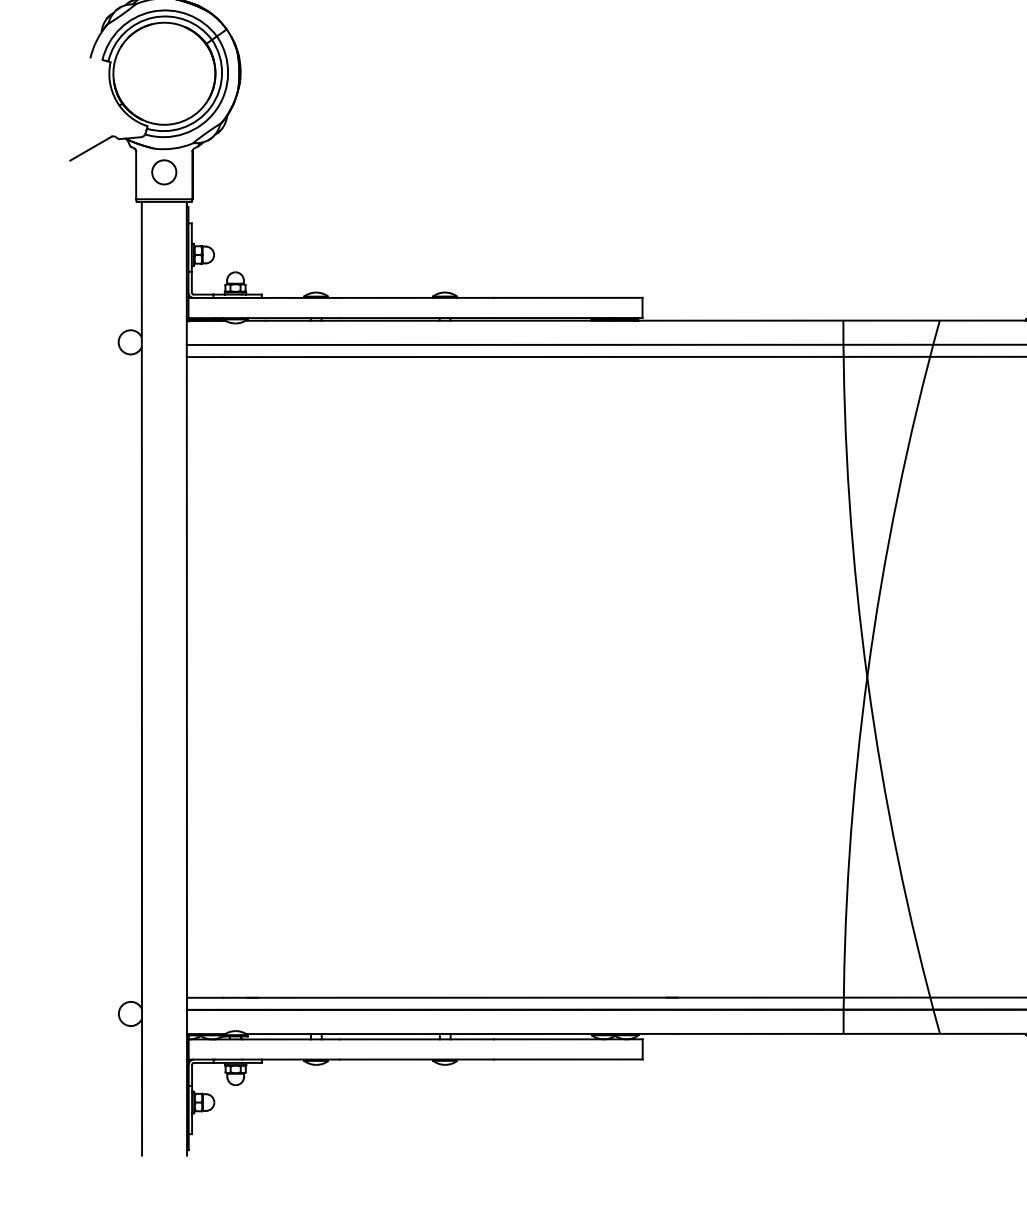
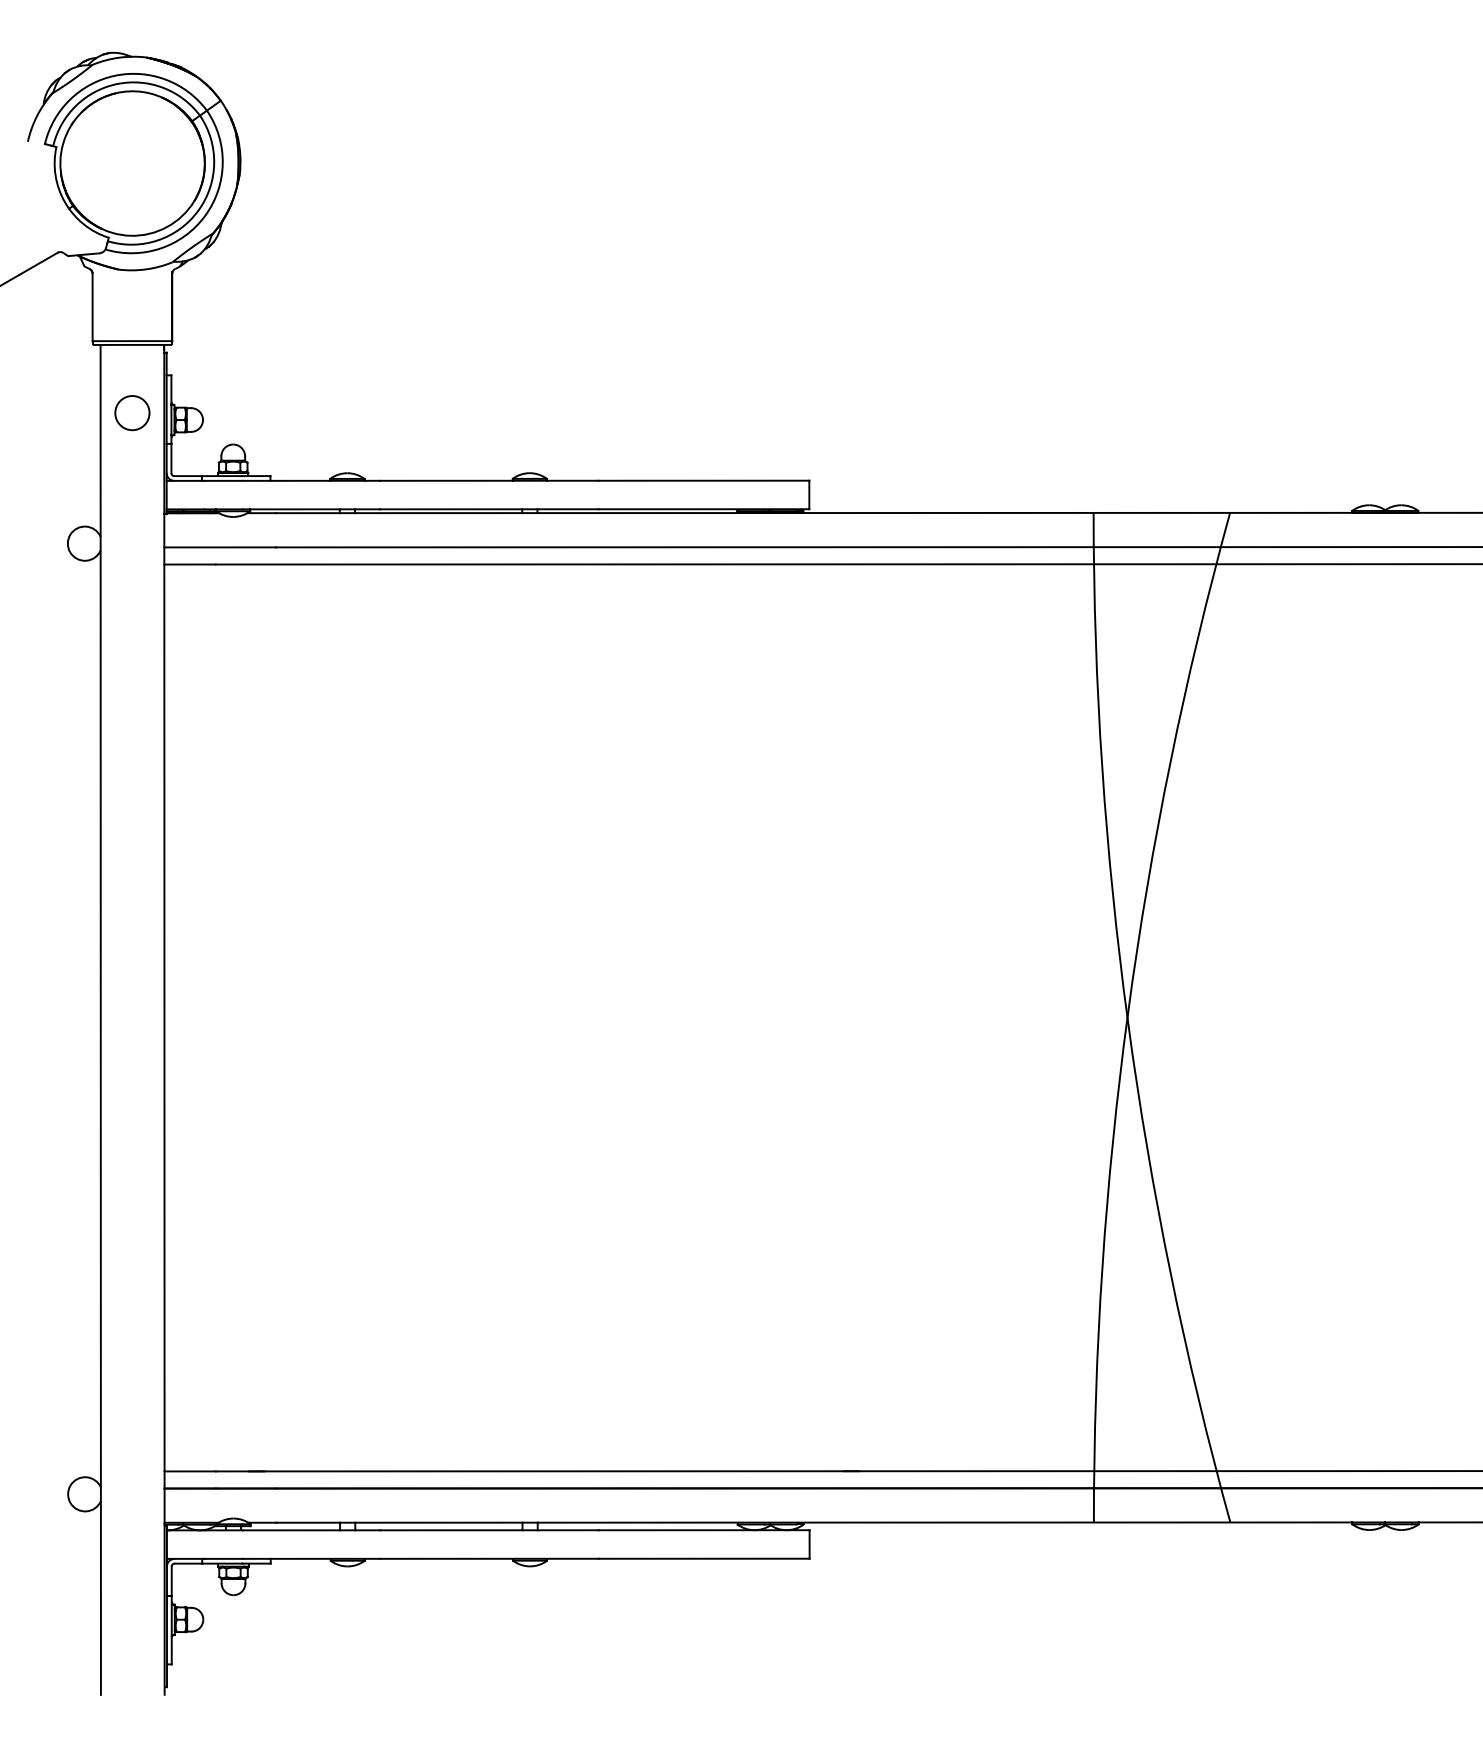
circle: (164, 172) -> (132, 413), moved

